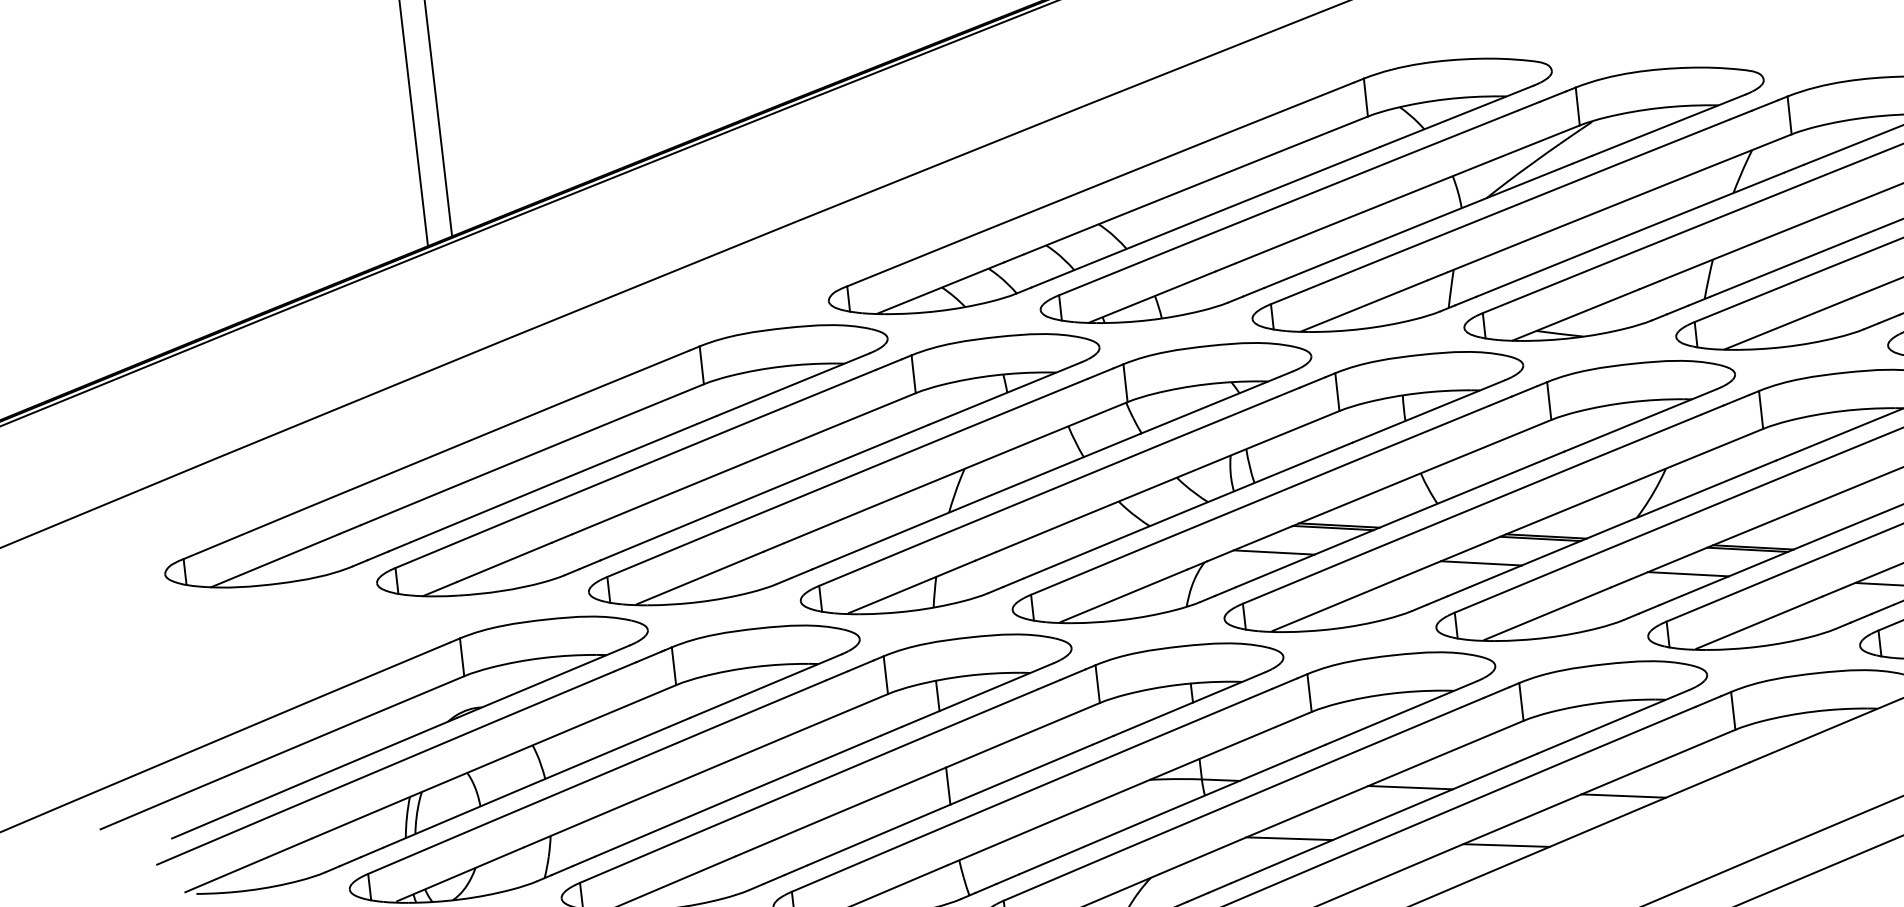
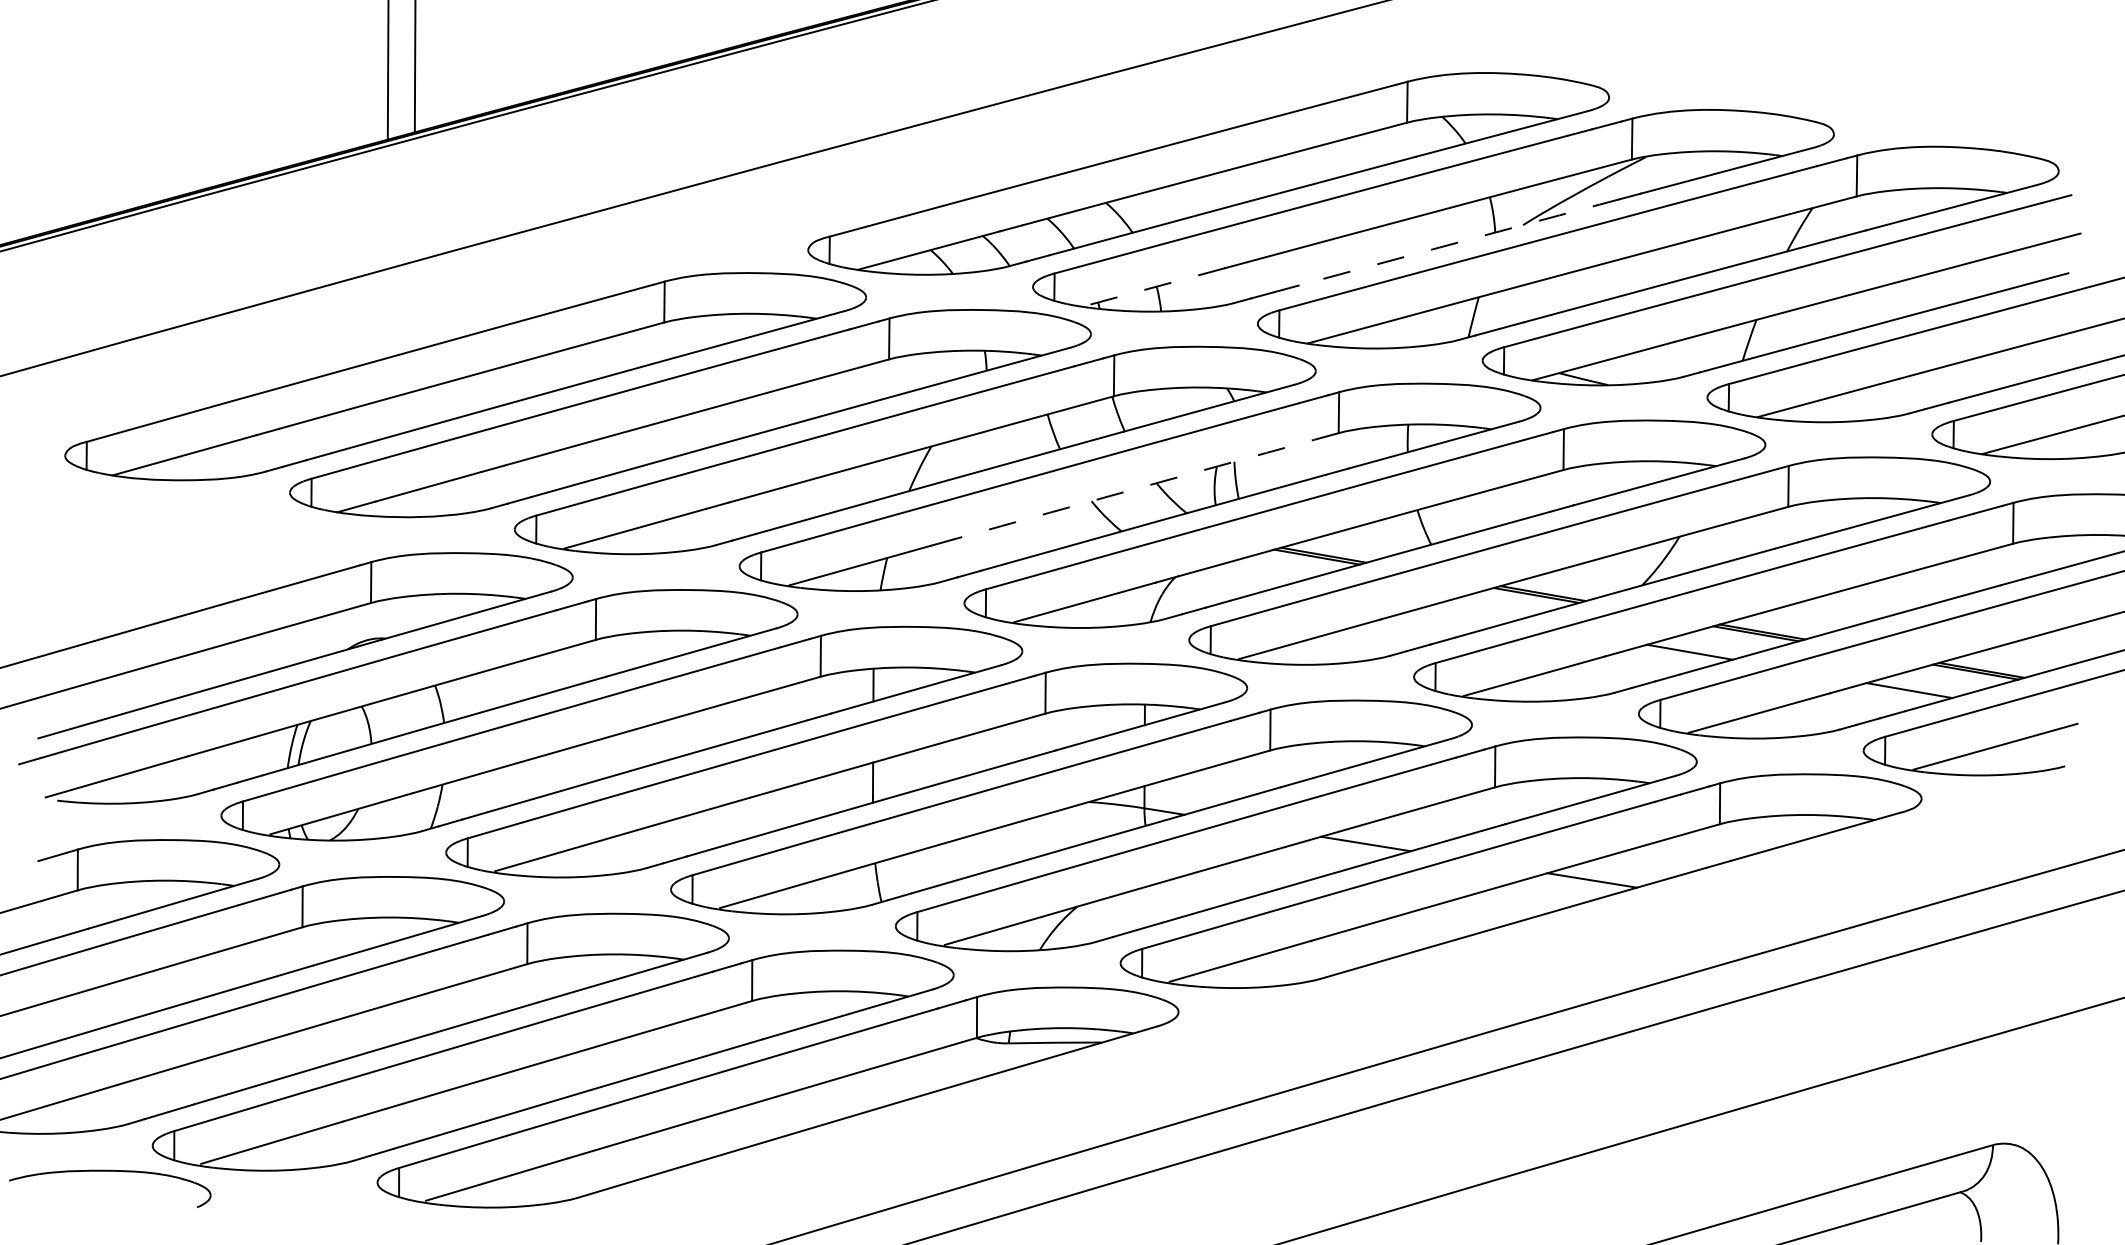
arc: (1429, 221) -> (1459, 242), solid -> dashed
line: (1152, 297) -> (1153, 287), solid -> dashed
arc: (1167, 481) -> (1146, 486), solid -> dashed
line: (1273, 552) -> (1250, 575), removed
line: (1481, 562) -> (1470, 613), removed
line: (1289, 838) -> (1230, 882), removed
line: (1506, 845) -> (1460, 918), removed

